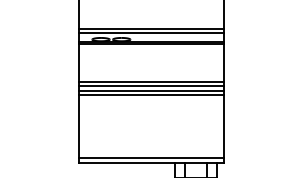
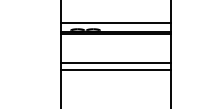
line: (151, 33) -> (116, 25), removed
line: (151, 86) -> (116, 66), removed
line: (151, 95) -> (116, 72), removed

